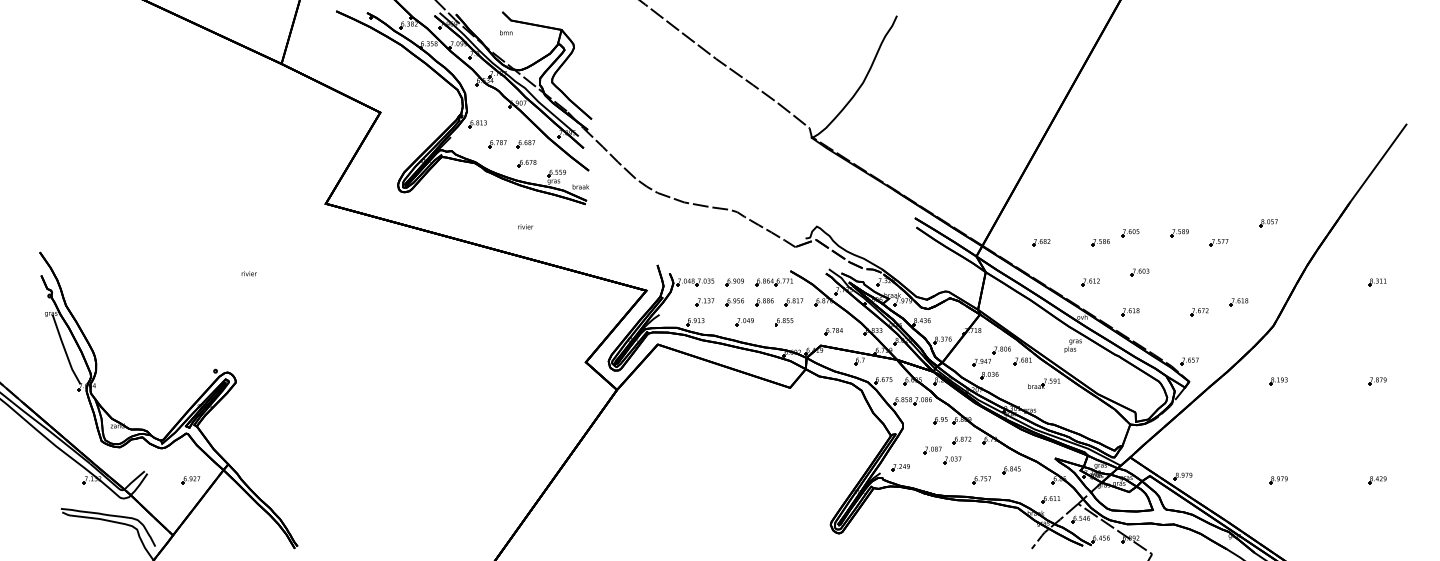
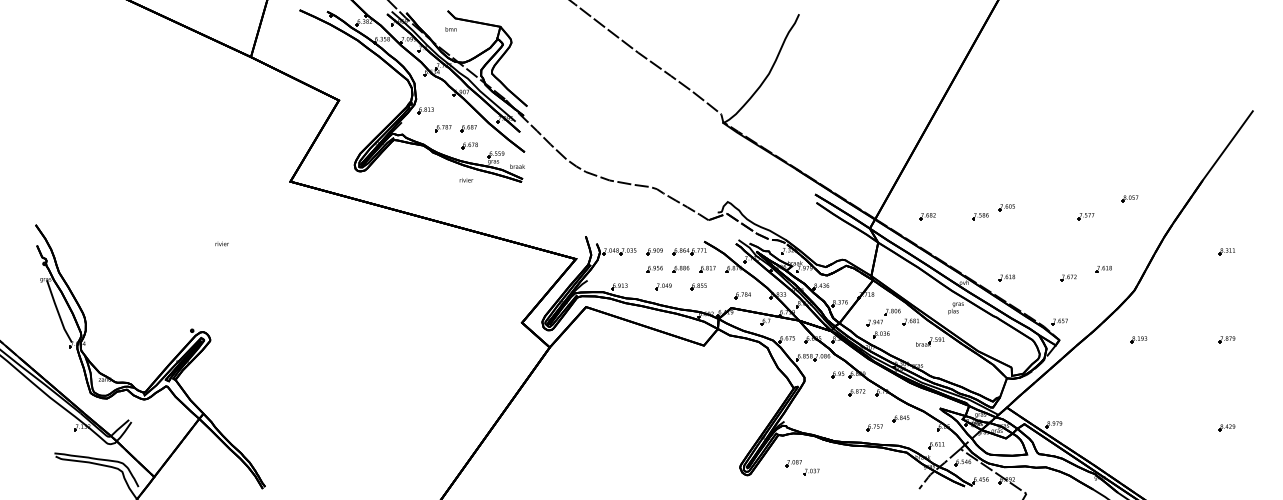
text: (525, 227) -> (466, 180), moved
part: (1179, 232) -> (1050, 207), removed
part: (1139, 272) -> (1015, 242), removed
part: (1090, 282) -> (971, 251), removed
part: (704, 301) -> (627, 268), removed
part: (942, 455) -> (802, 467), moved
part: (900, 467) -> (802, 416), removed
part: (191, 479) -> (170, 427), removed
part: (1277, 479) -> (1138, 427), removed

